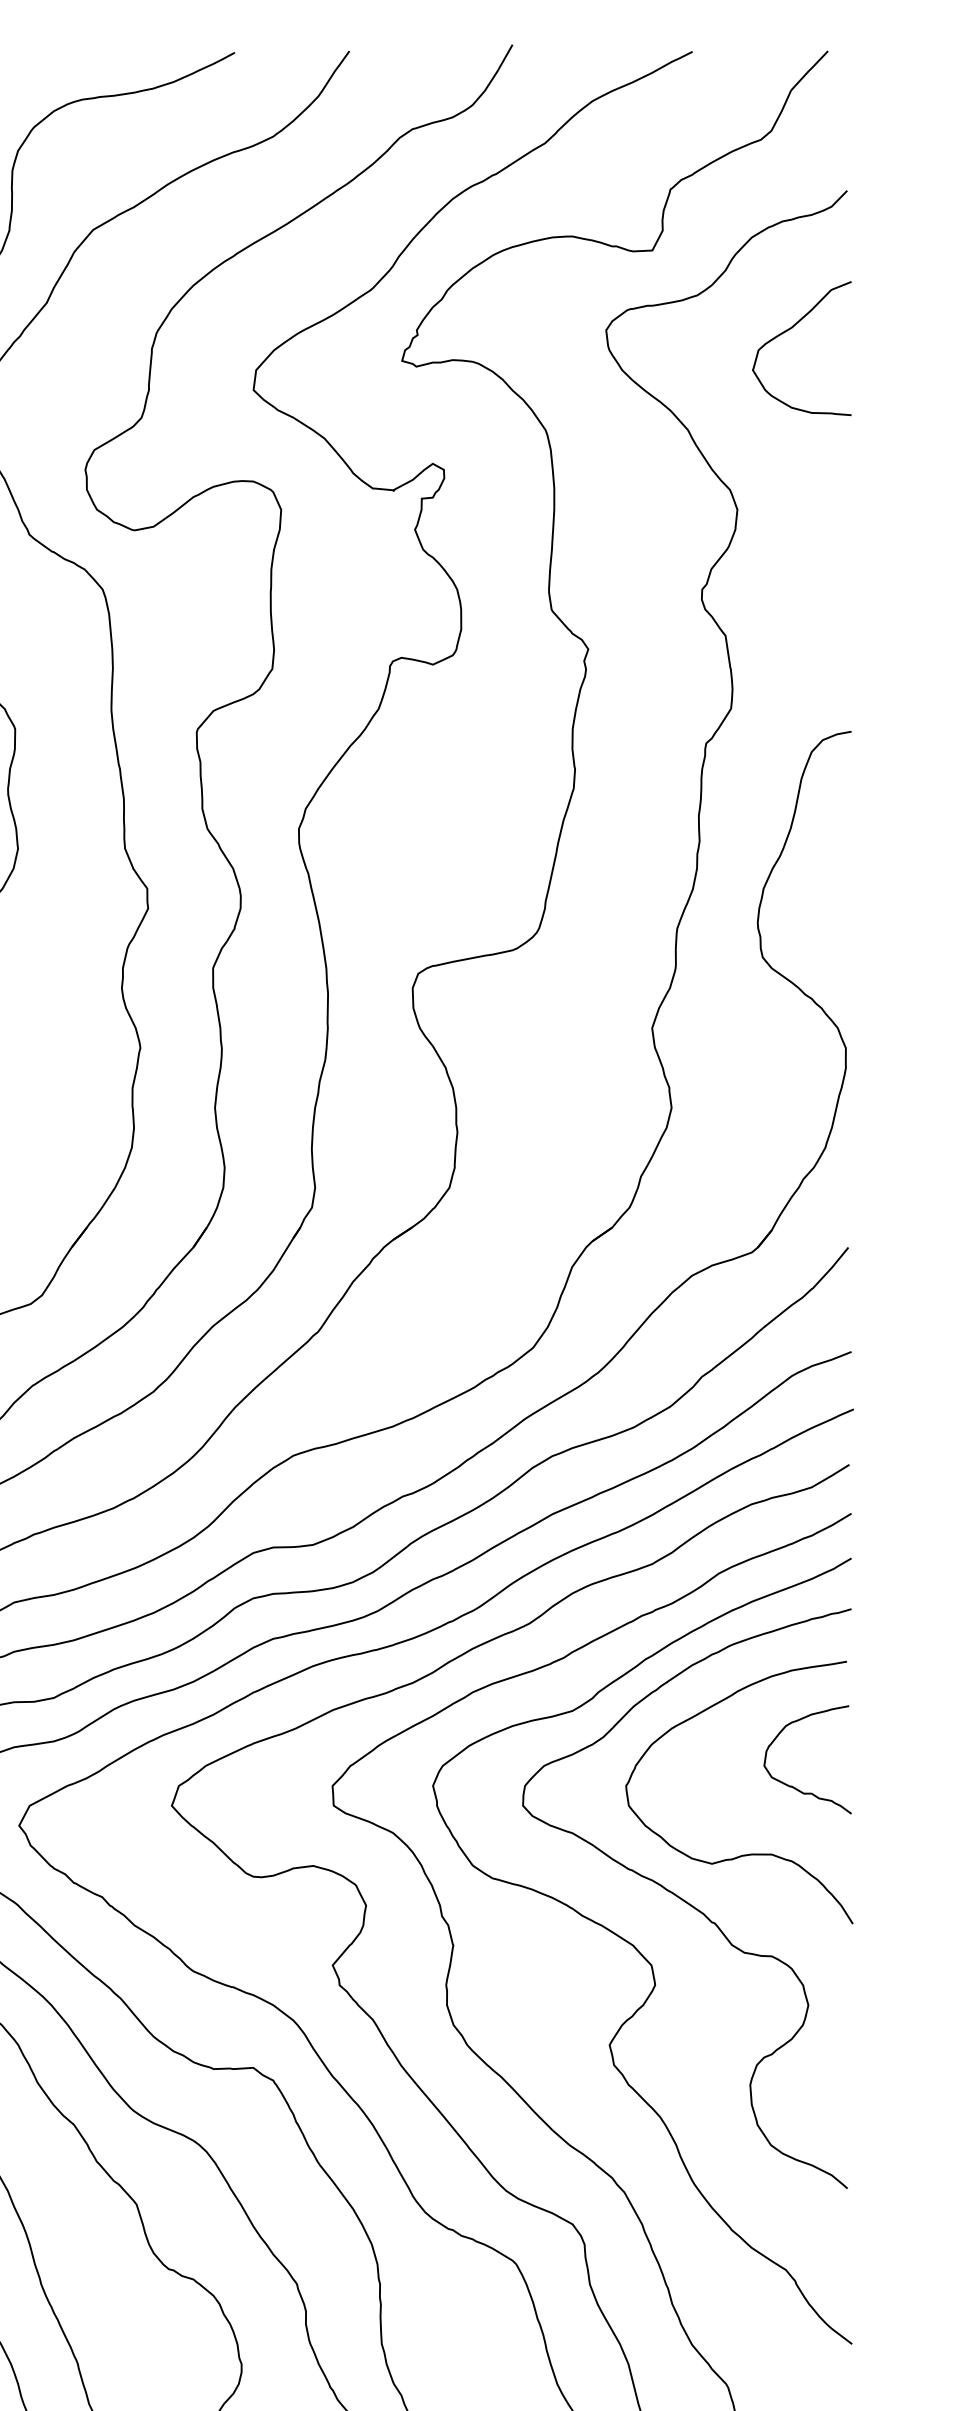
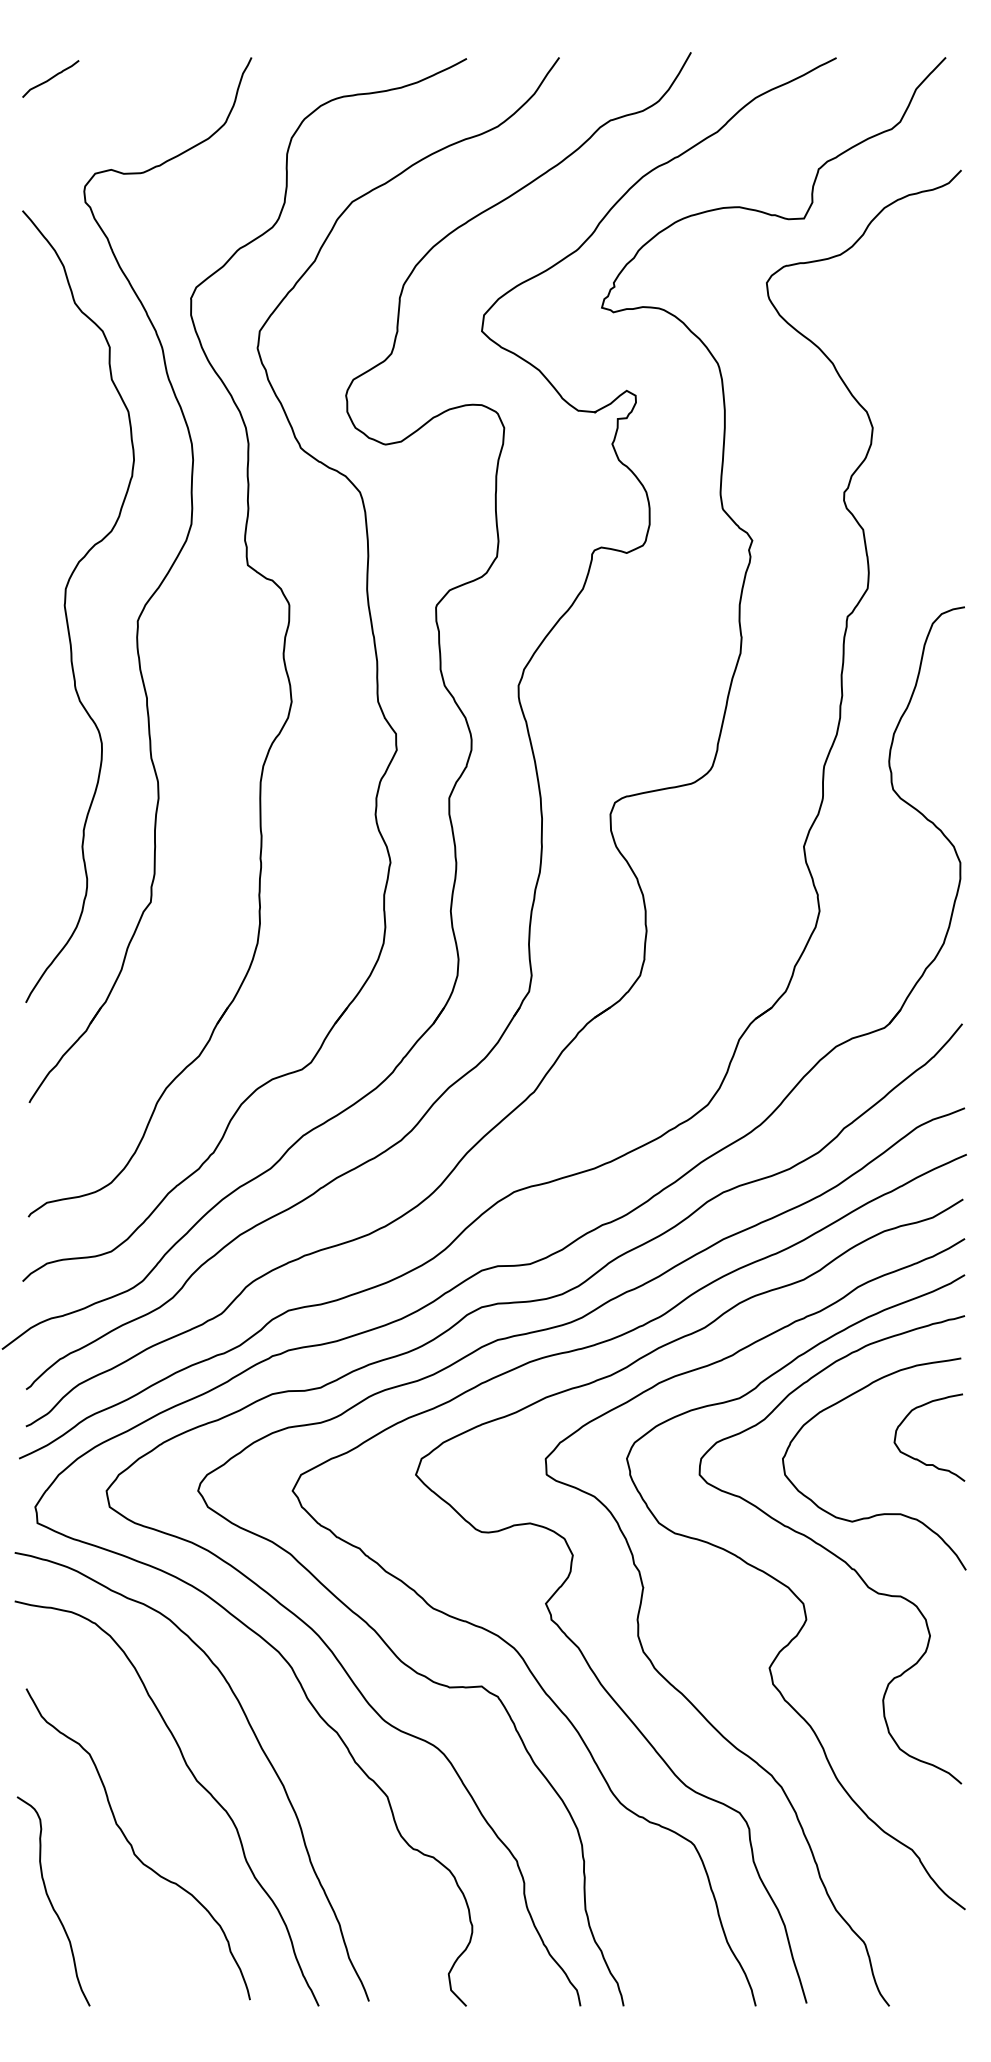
curve: (791, 329) -> (916, 282), removed

